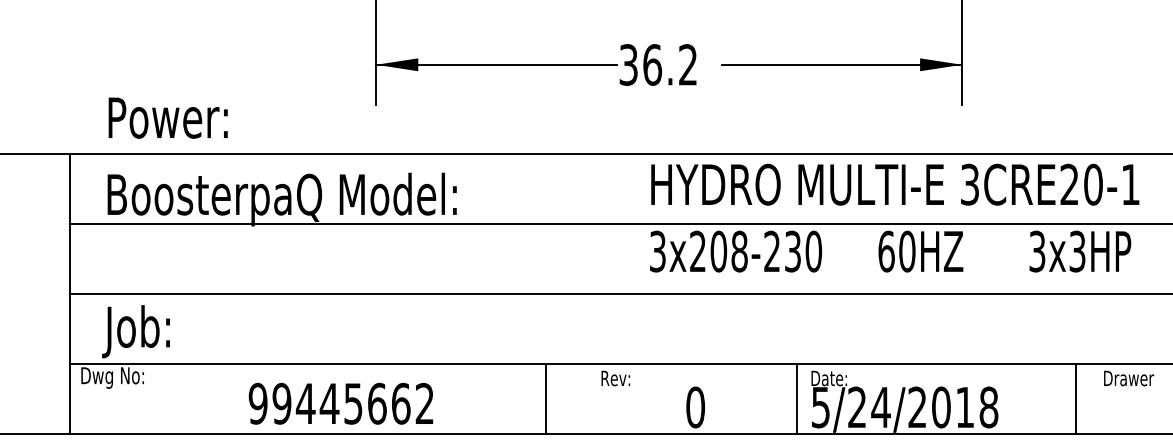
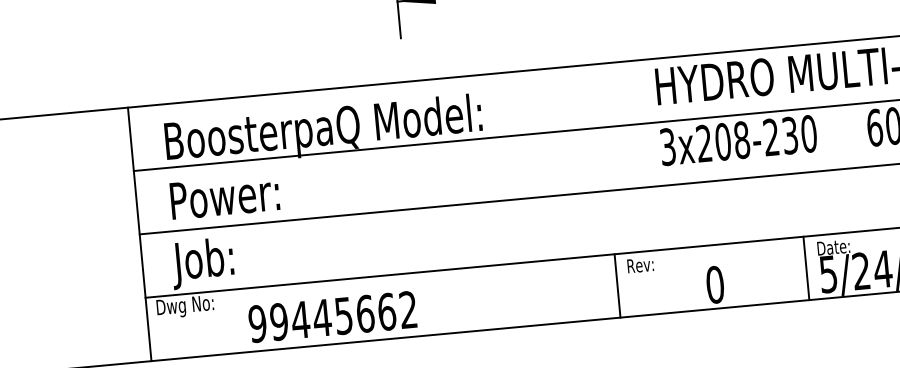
text: (167, 117) -> (224, 196), moved
line: (546, 398) -> (617, 285), moved
text: (340, 403) -> (332, 316), moved

